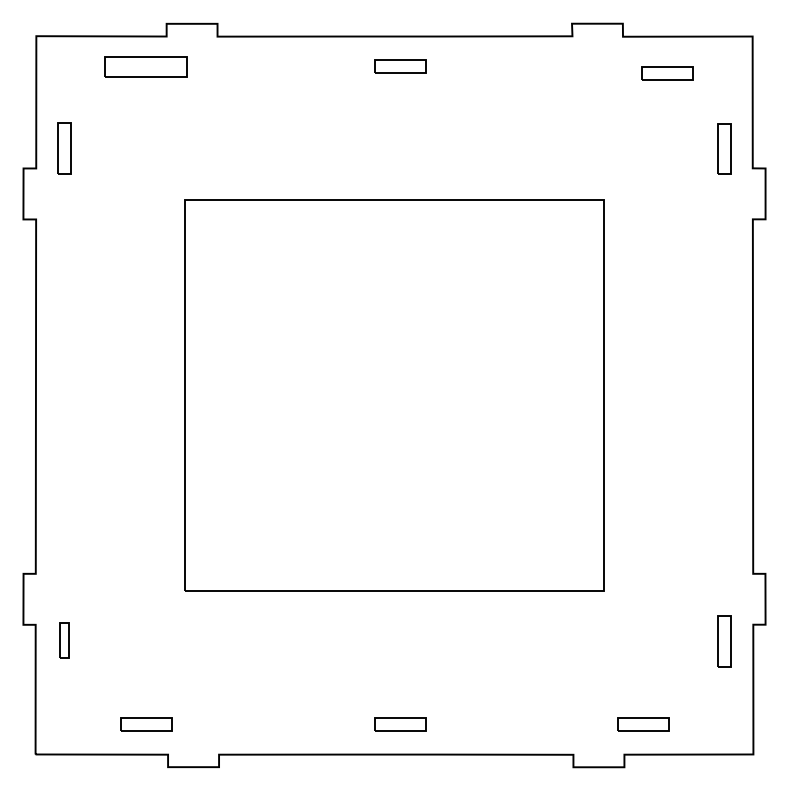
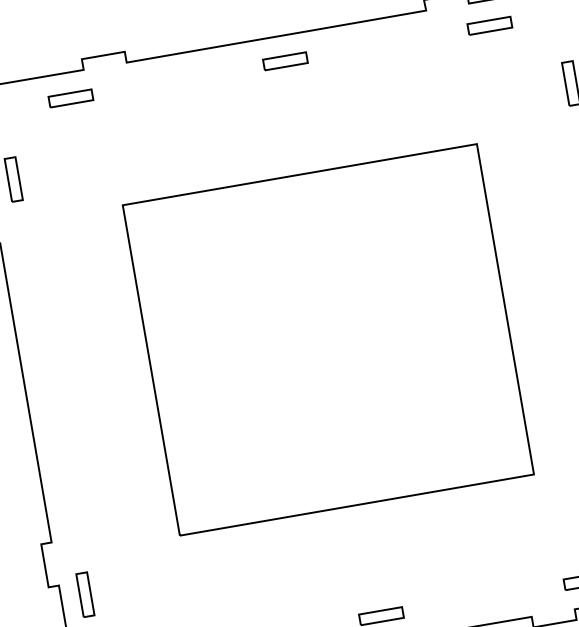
part: (146, 66) -> (71, 98), size x0.62
part: (667, 73) -> (489, 25), moved
part: (64, 640) -> (85, 594), size x1.43

